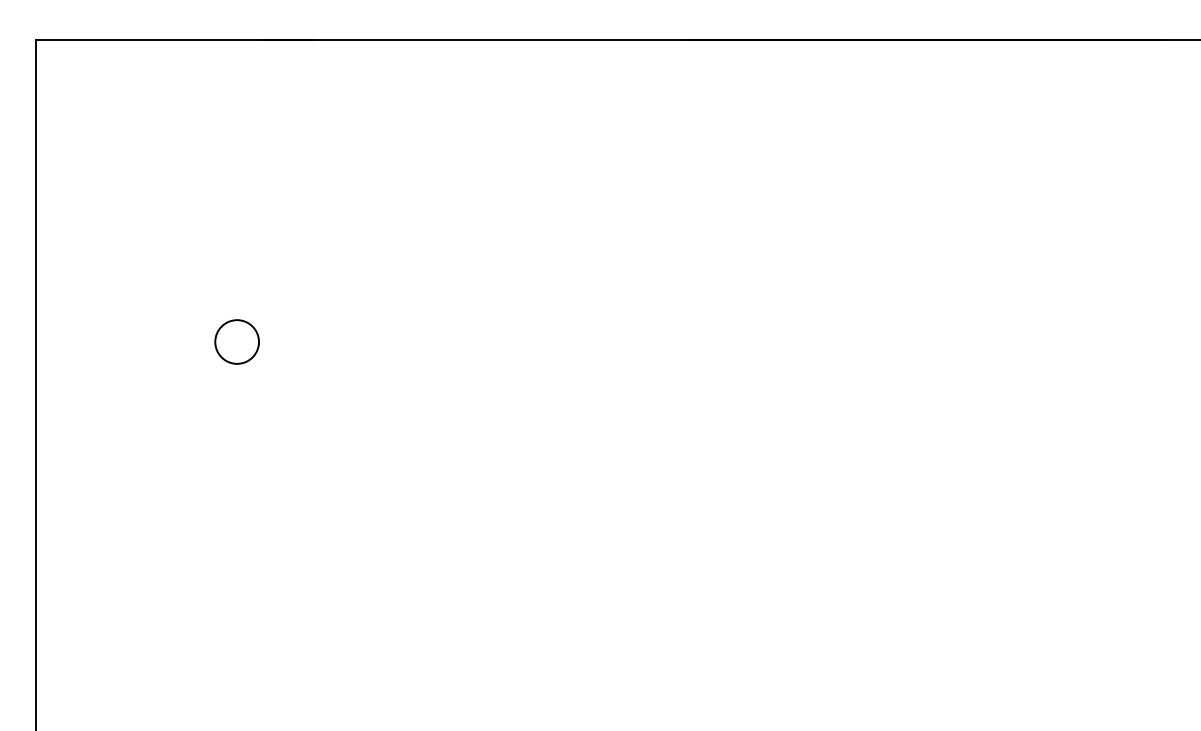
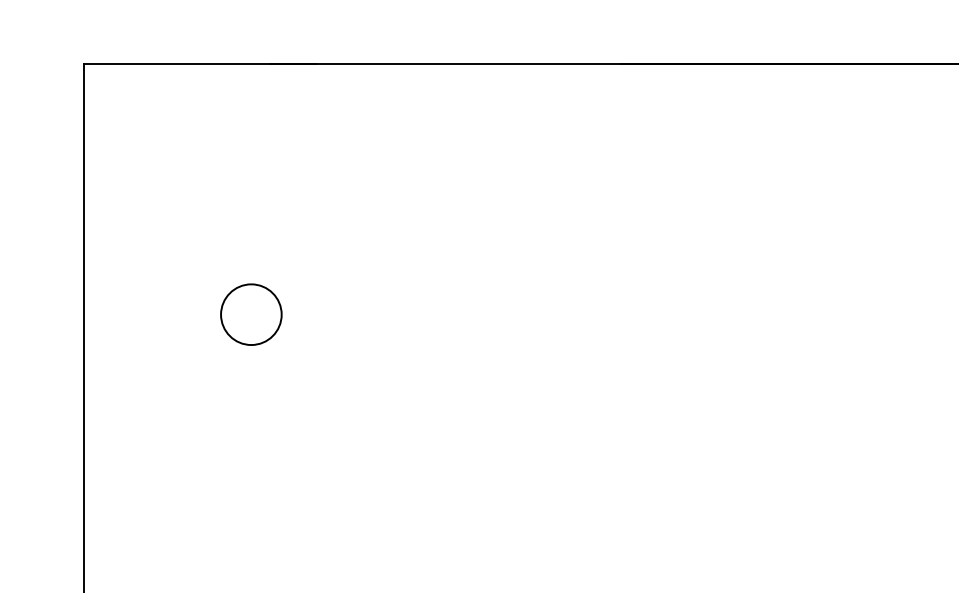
circle: (236, 341) -> (250, 314), size x1.67

